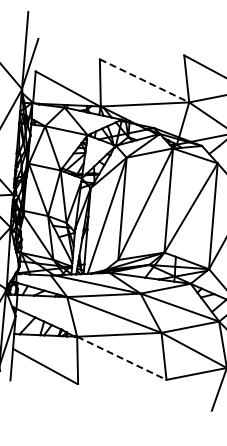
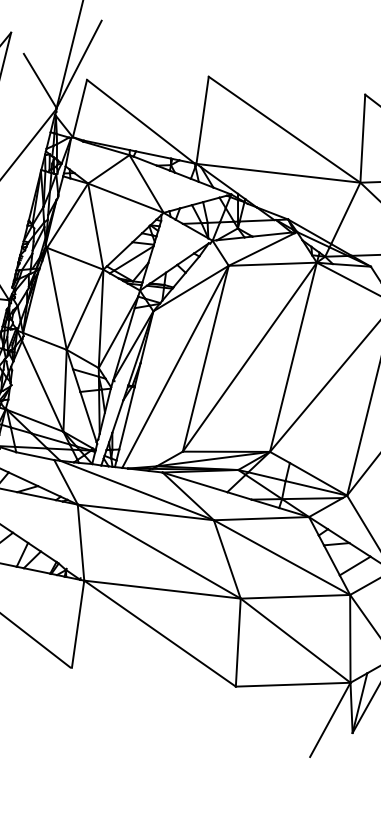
line: (144, 80) -> (284, 128), dashed -> solid
line: (121, 358) -> (159, 633), dashed -> solid

